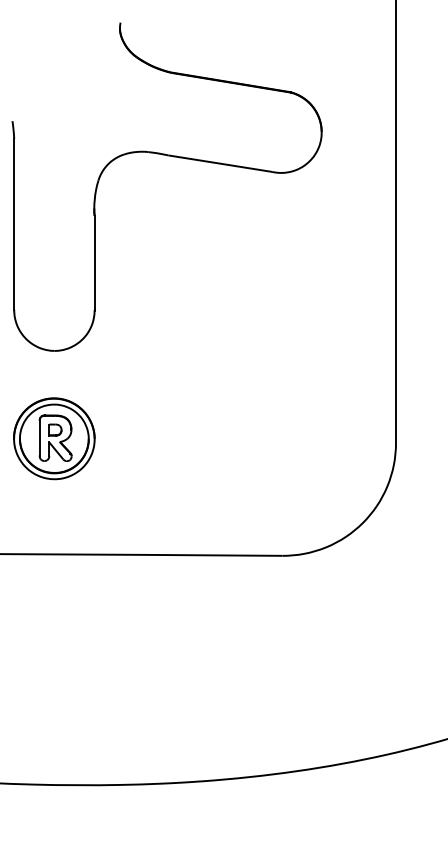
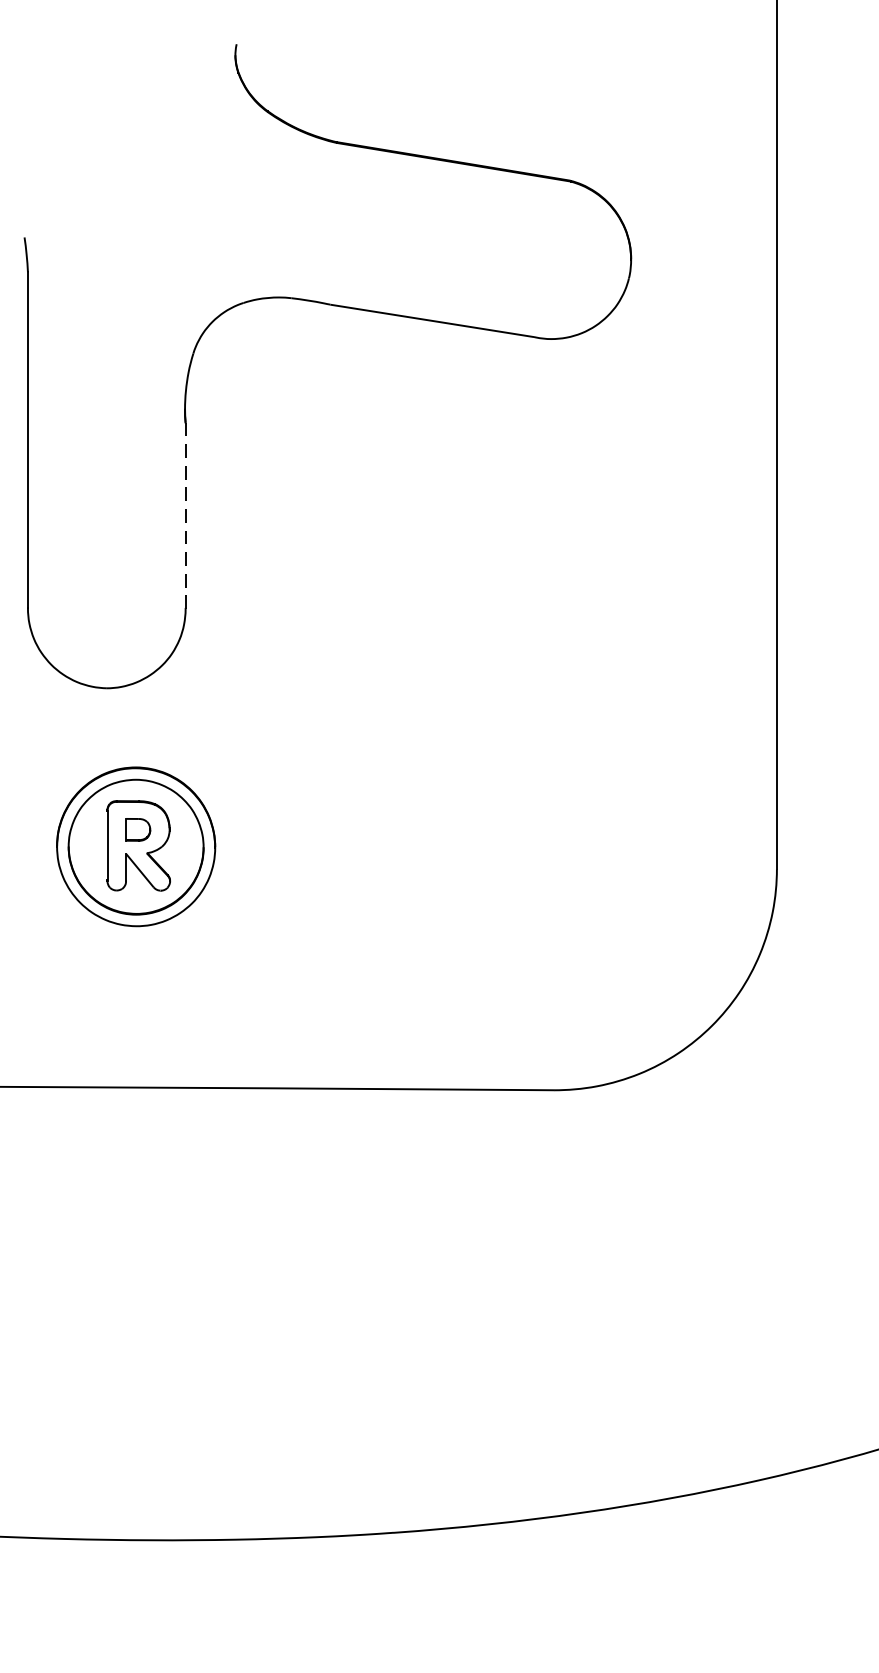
line: (94, 263) -> (185, 516), solid -> dashed
part: (54, 438) -> (136, 846), moved

